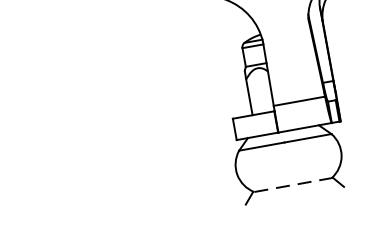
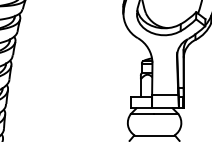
line: (292, 185) -> (154, 135), dashed -> solid

